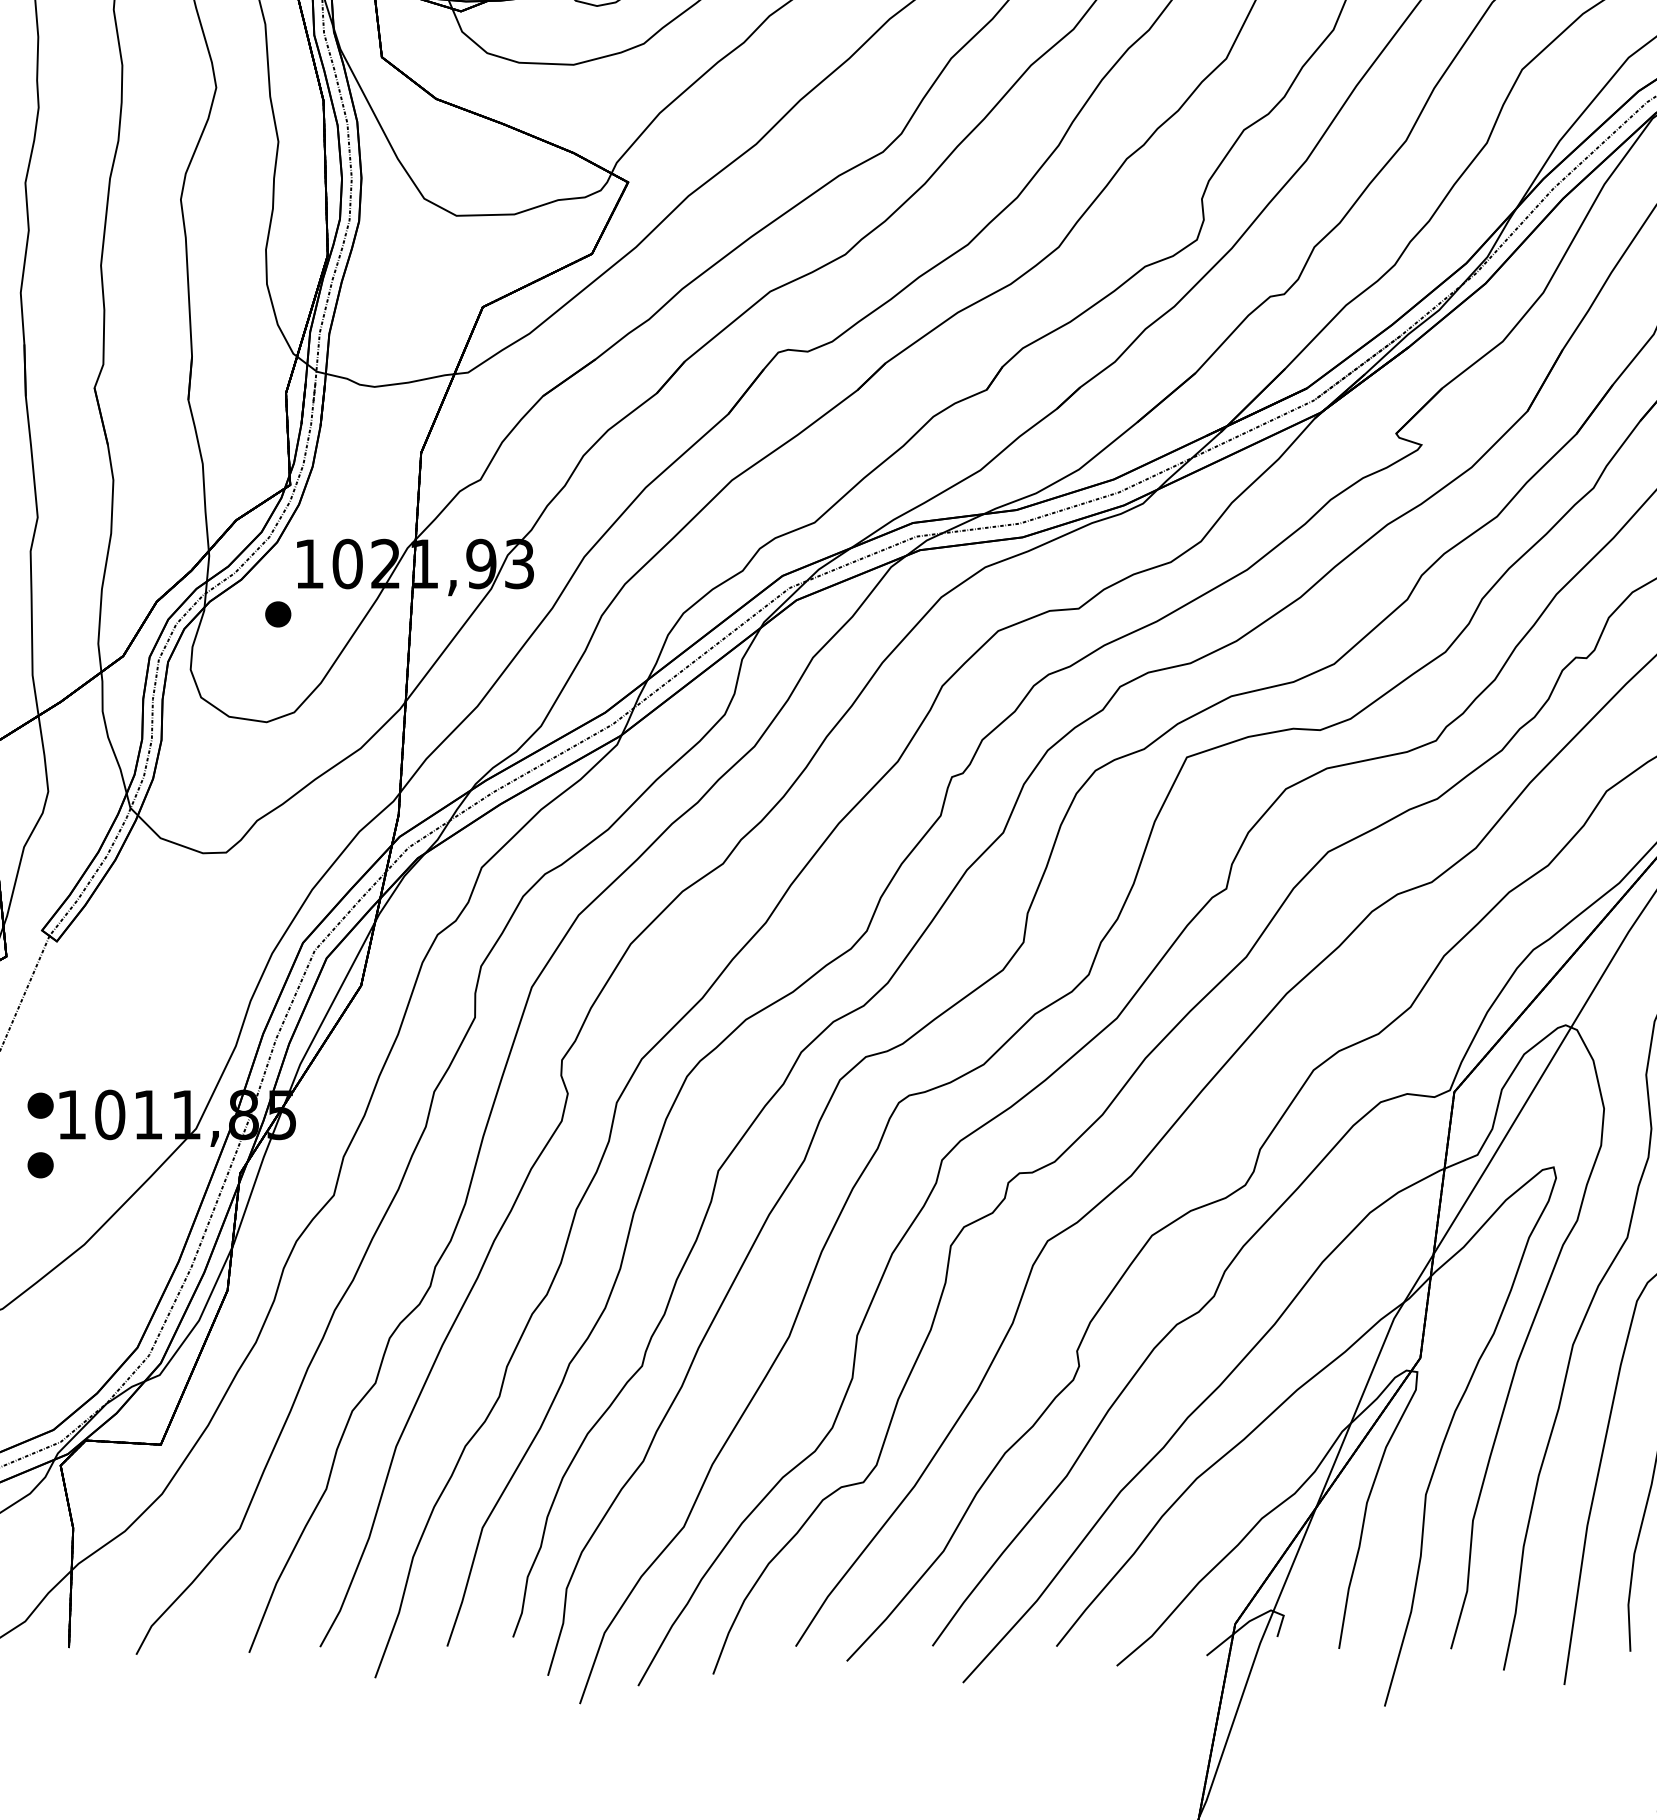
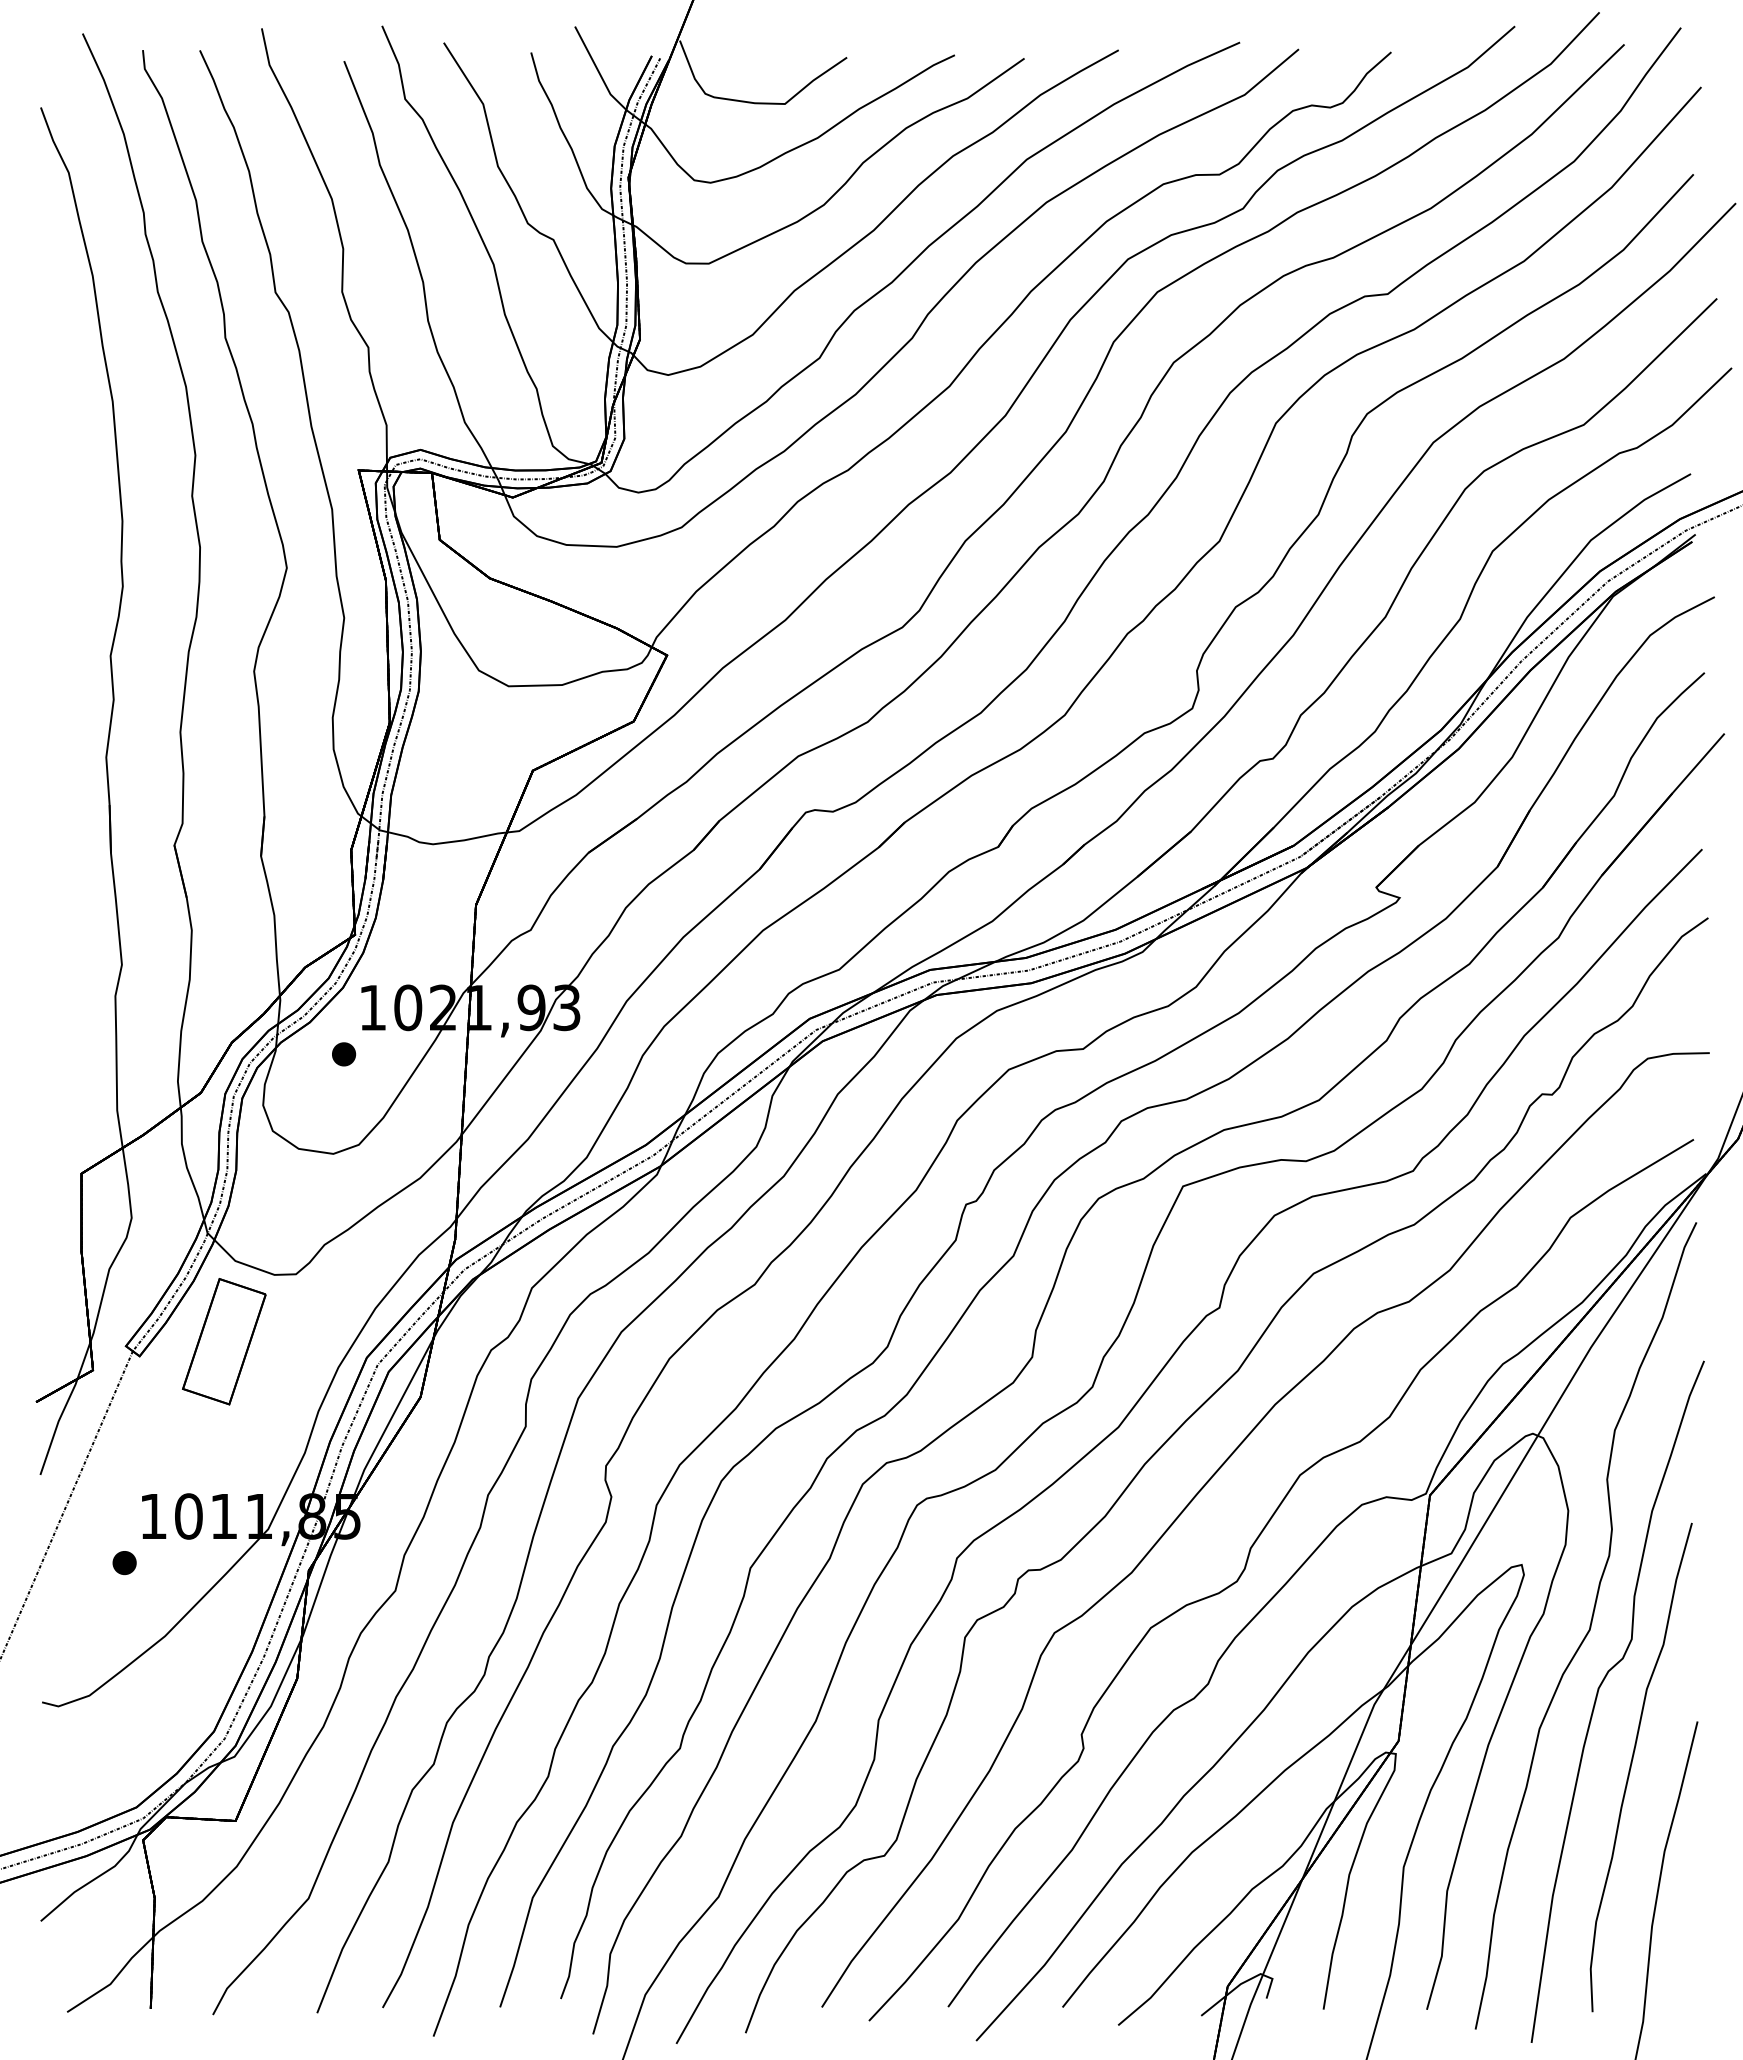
part: (148, 925) -> (224, 1341), added
part: (40, 1106) -> (124, 1508), removed

